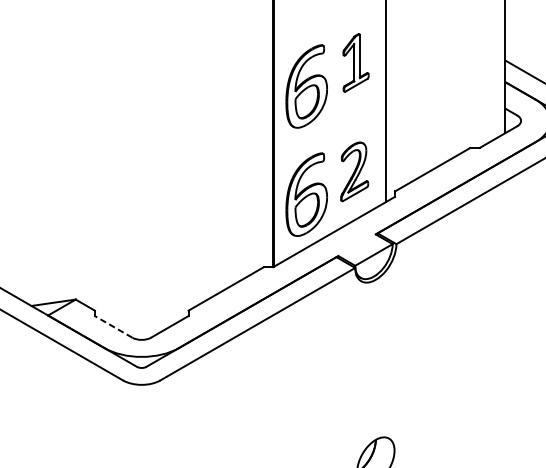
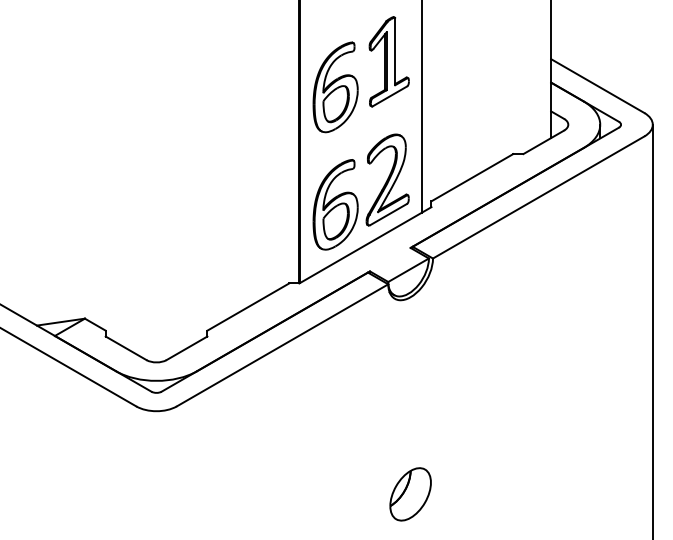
part: (355, 62) -> (388, 61), size x1.43
part: (354, 171) -> (387, 179), size x1.43
line: (113, 327) -> (125, 348), dashed -> solid

